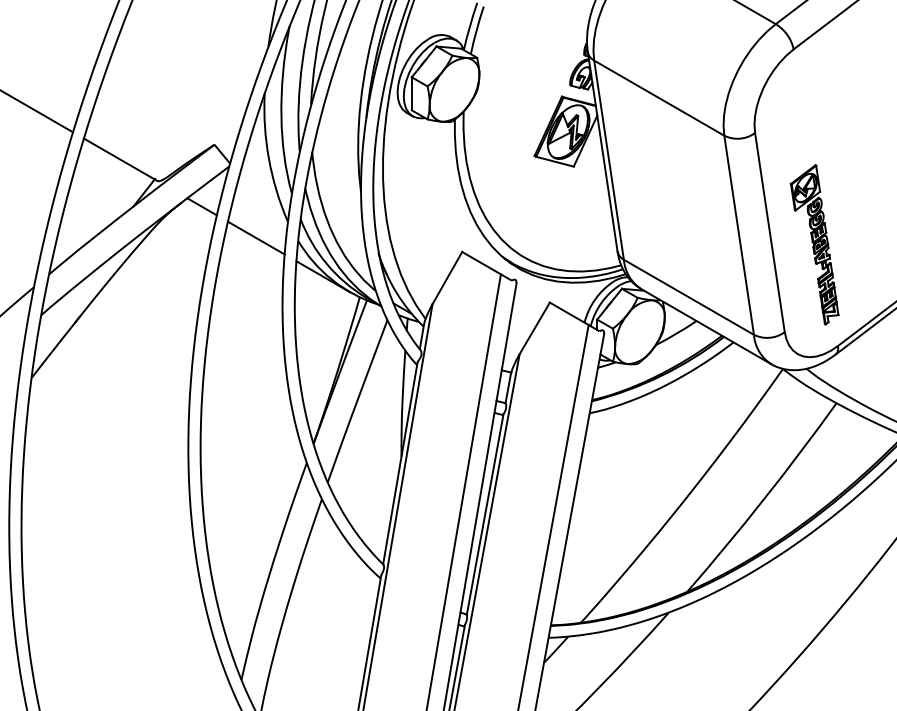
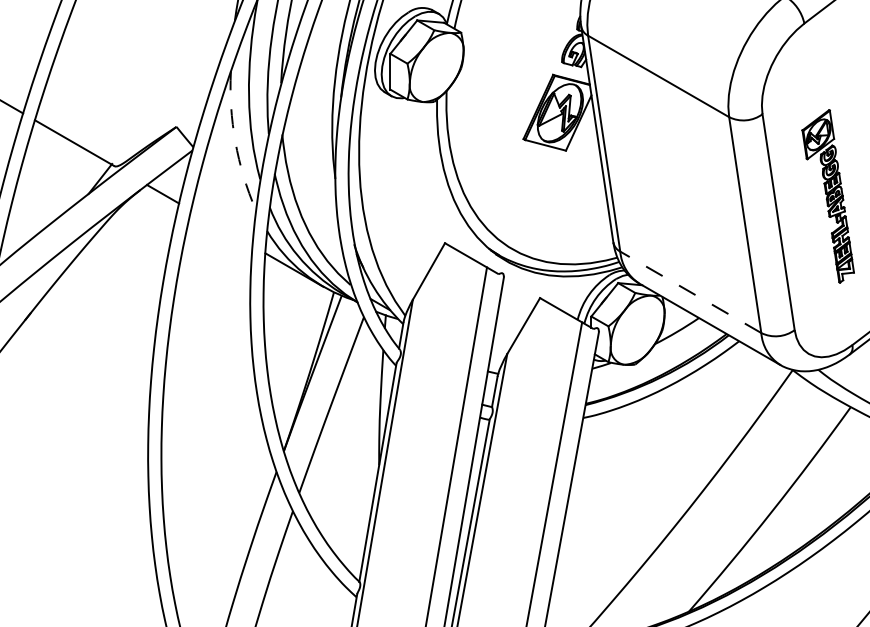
arc: (268, 158) -> (235, 141), solid -> dashed
line: (256, 237) -> (222, 227), removed
part: (814, 244) -> (828, 196), moved
line: (688, 297) -> (690, 292), solid -> dashed

